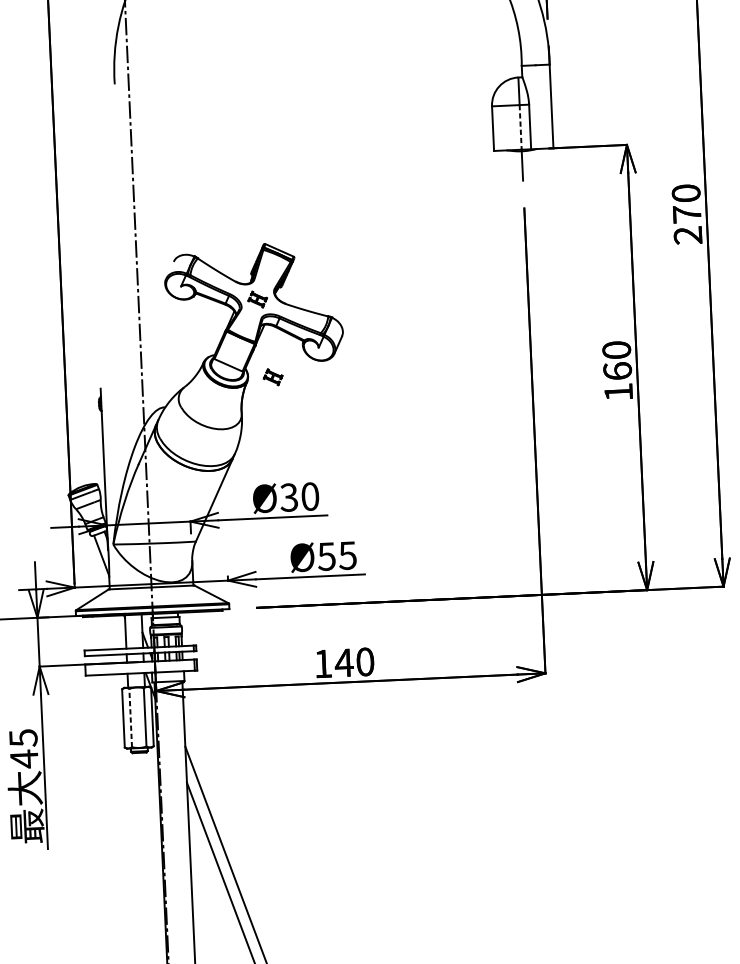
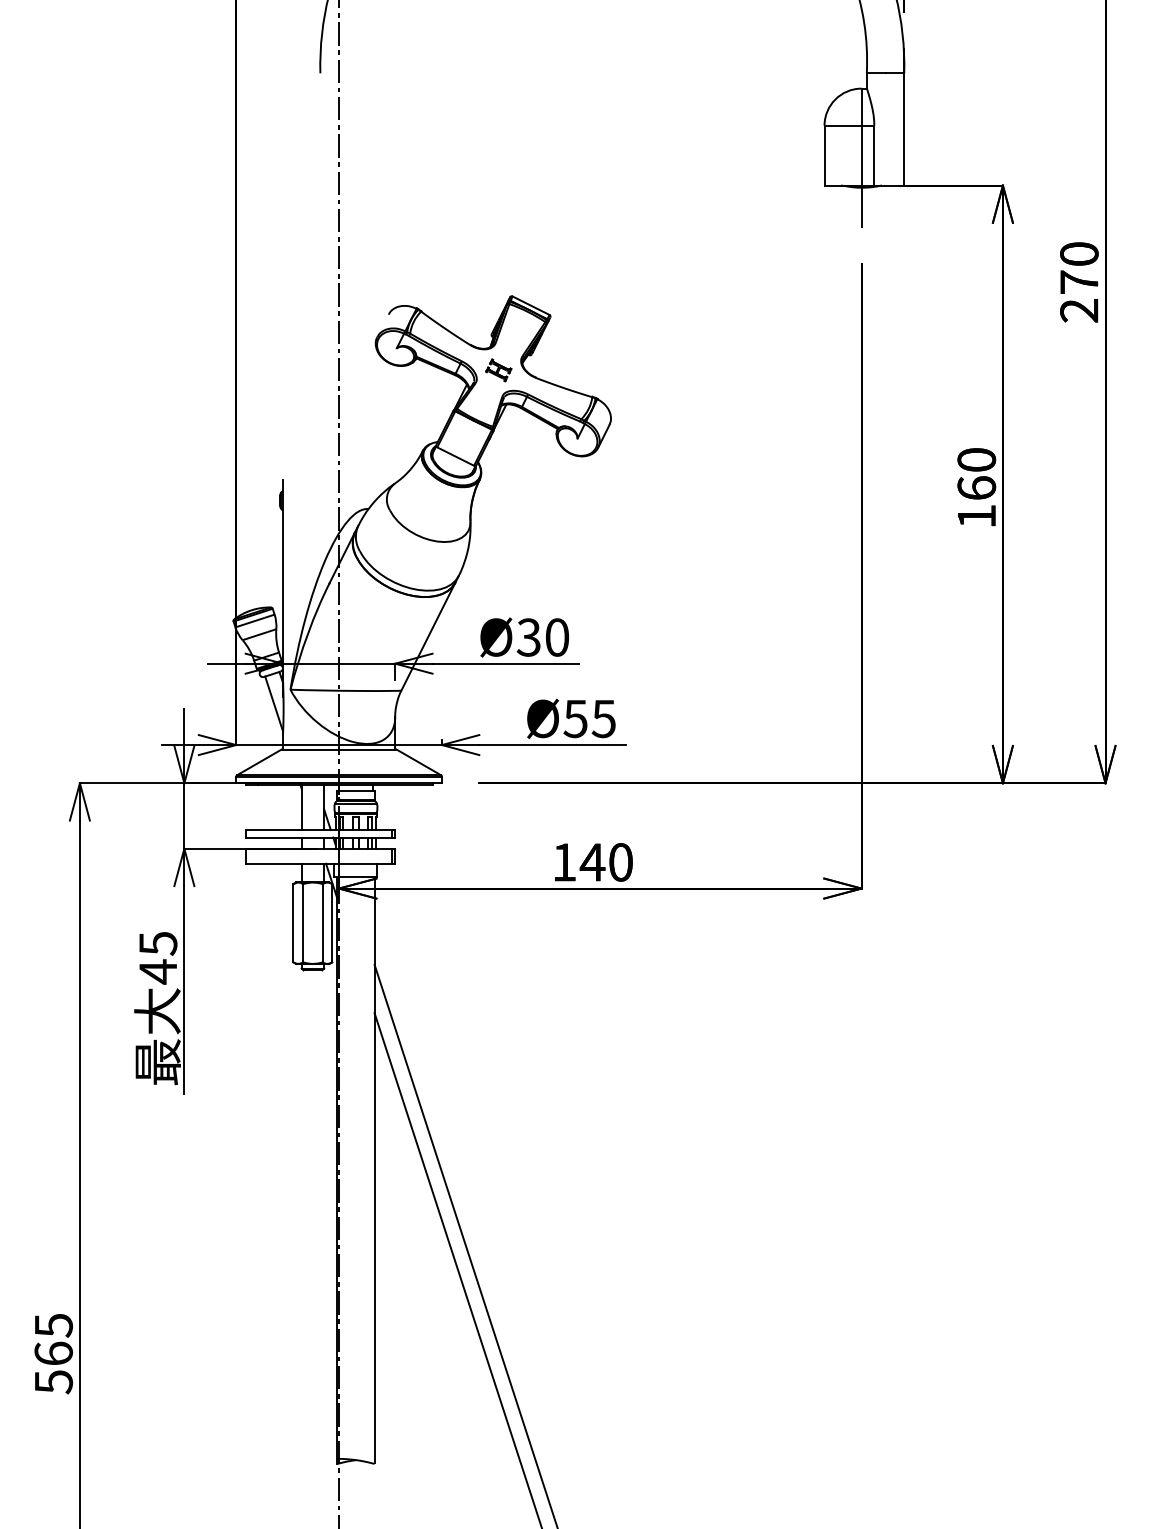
line: (520, 127) -> (861, 155), dashed -> solid
part: (272, 377) -> (514, 475), removed
line: (130, 717) -> (303, 922), dashed -> solid

